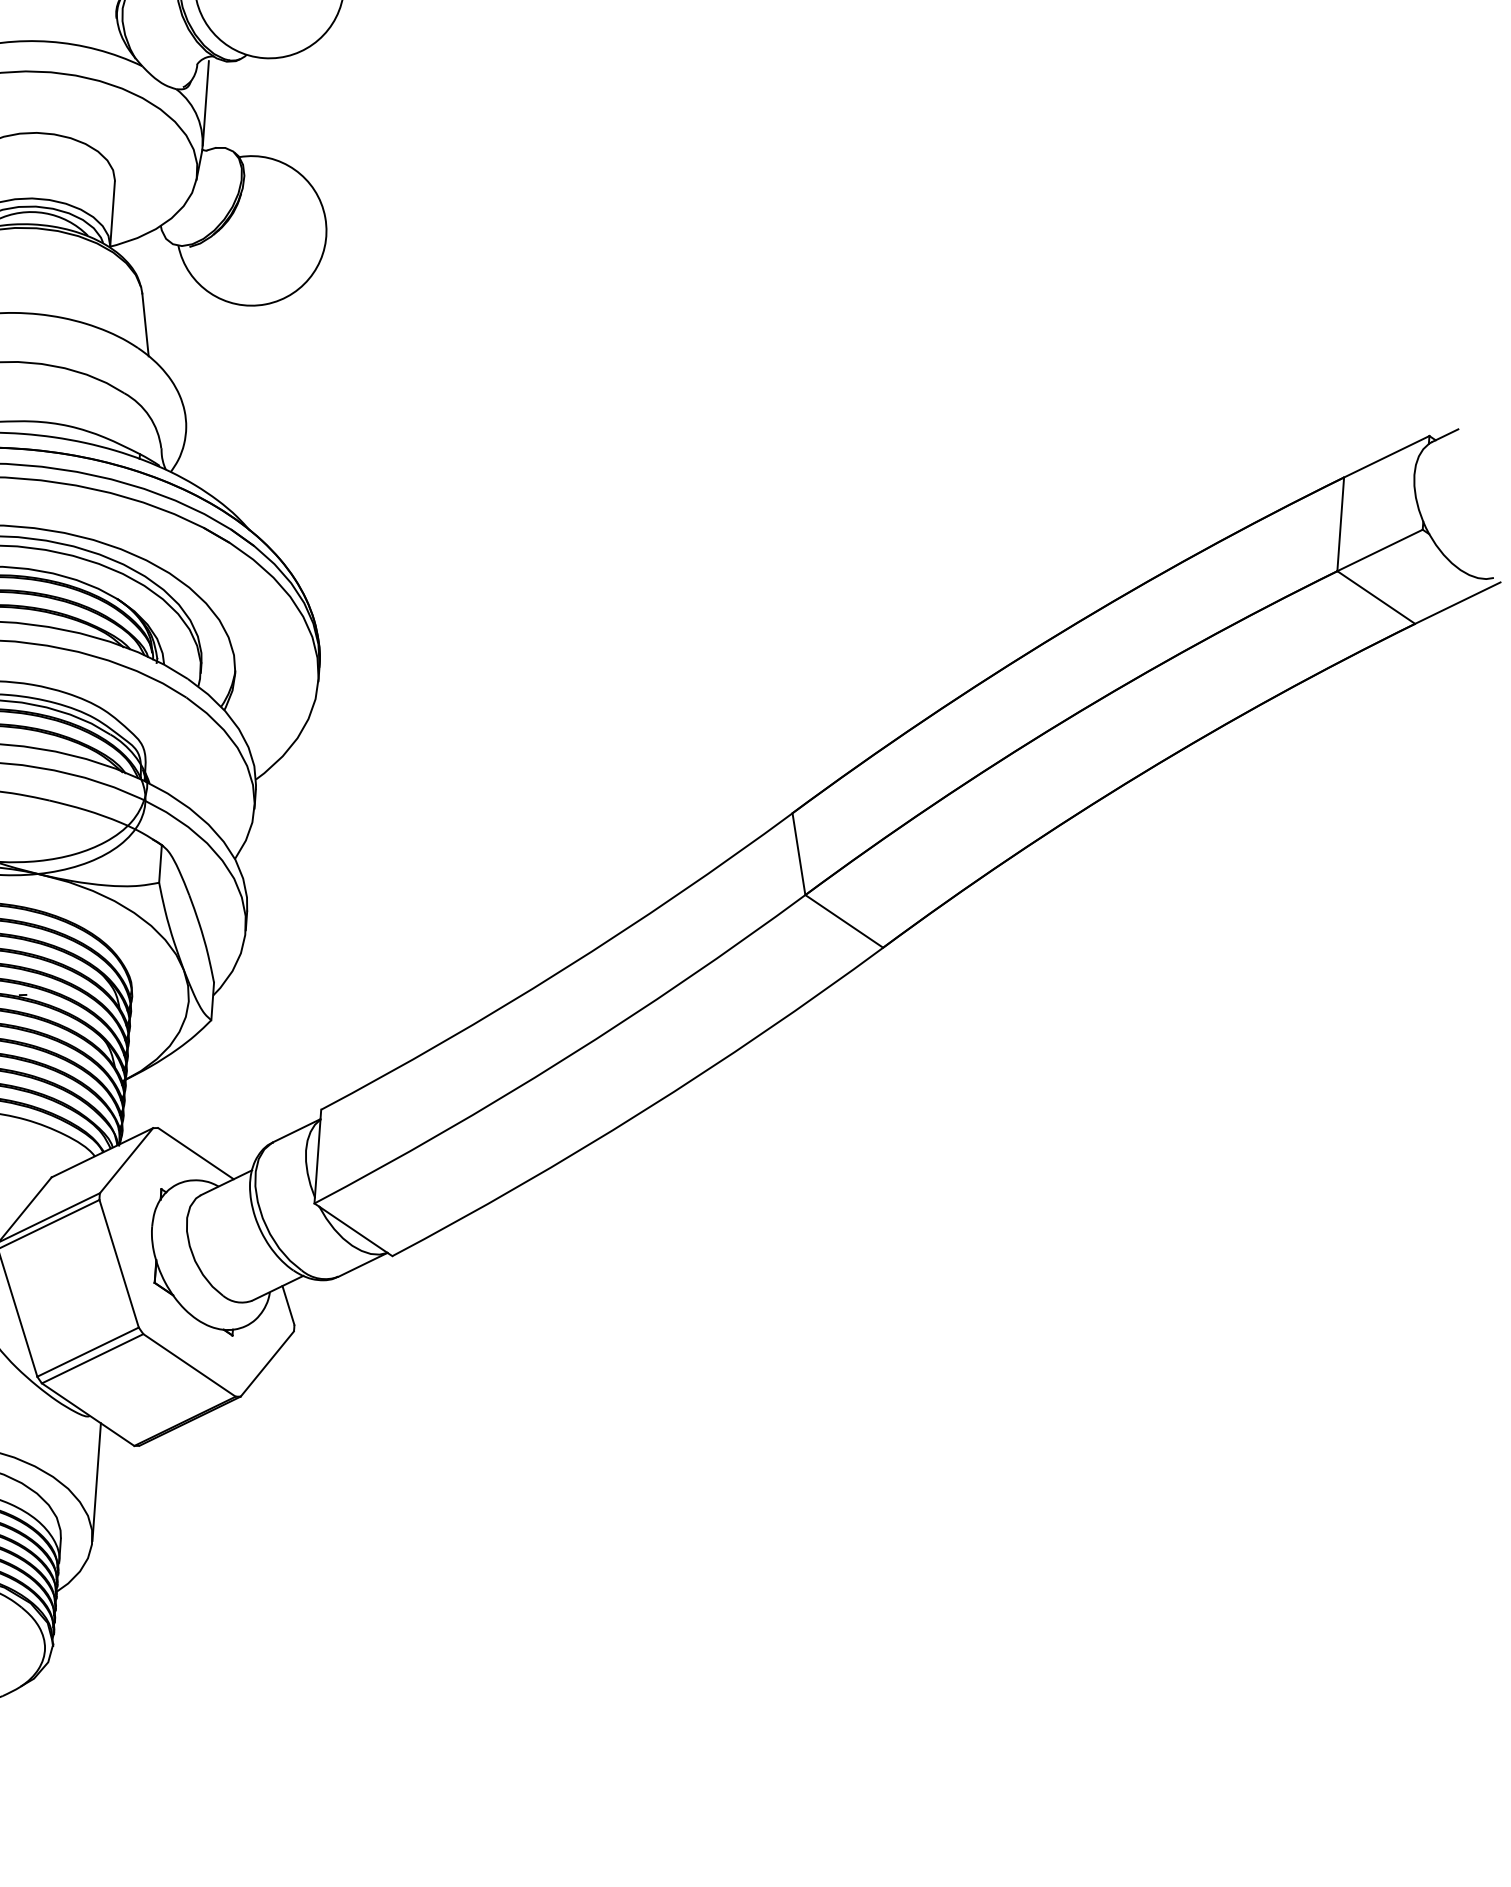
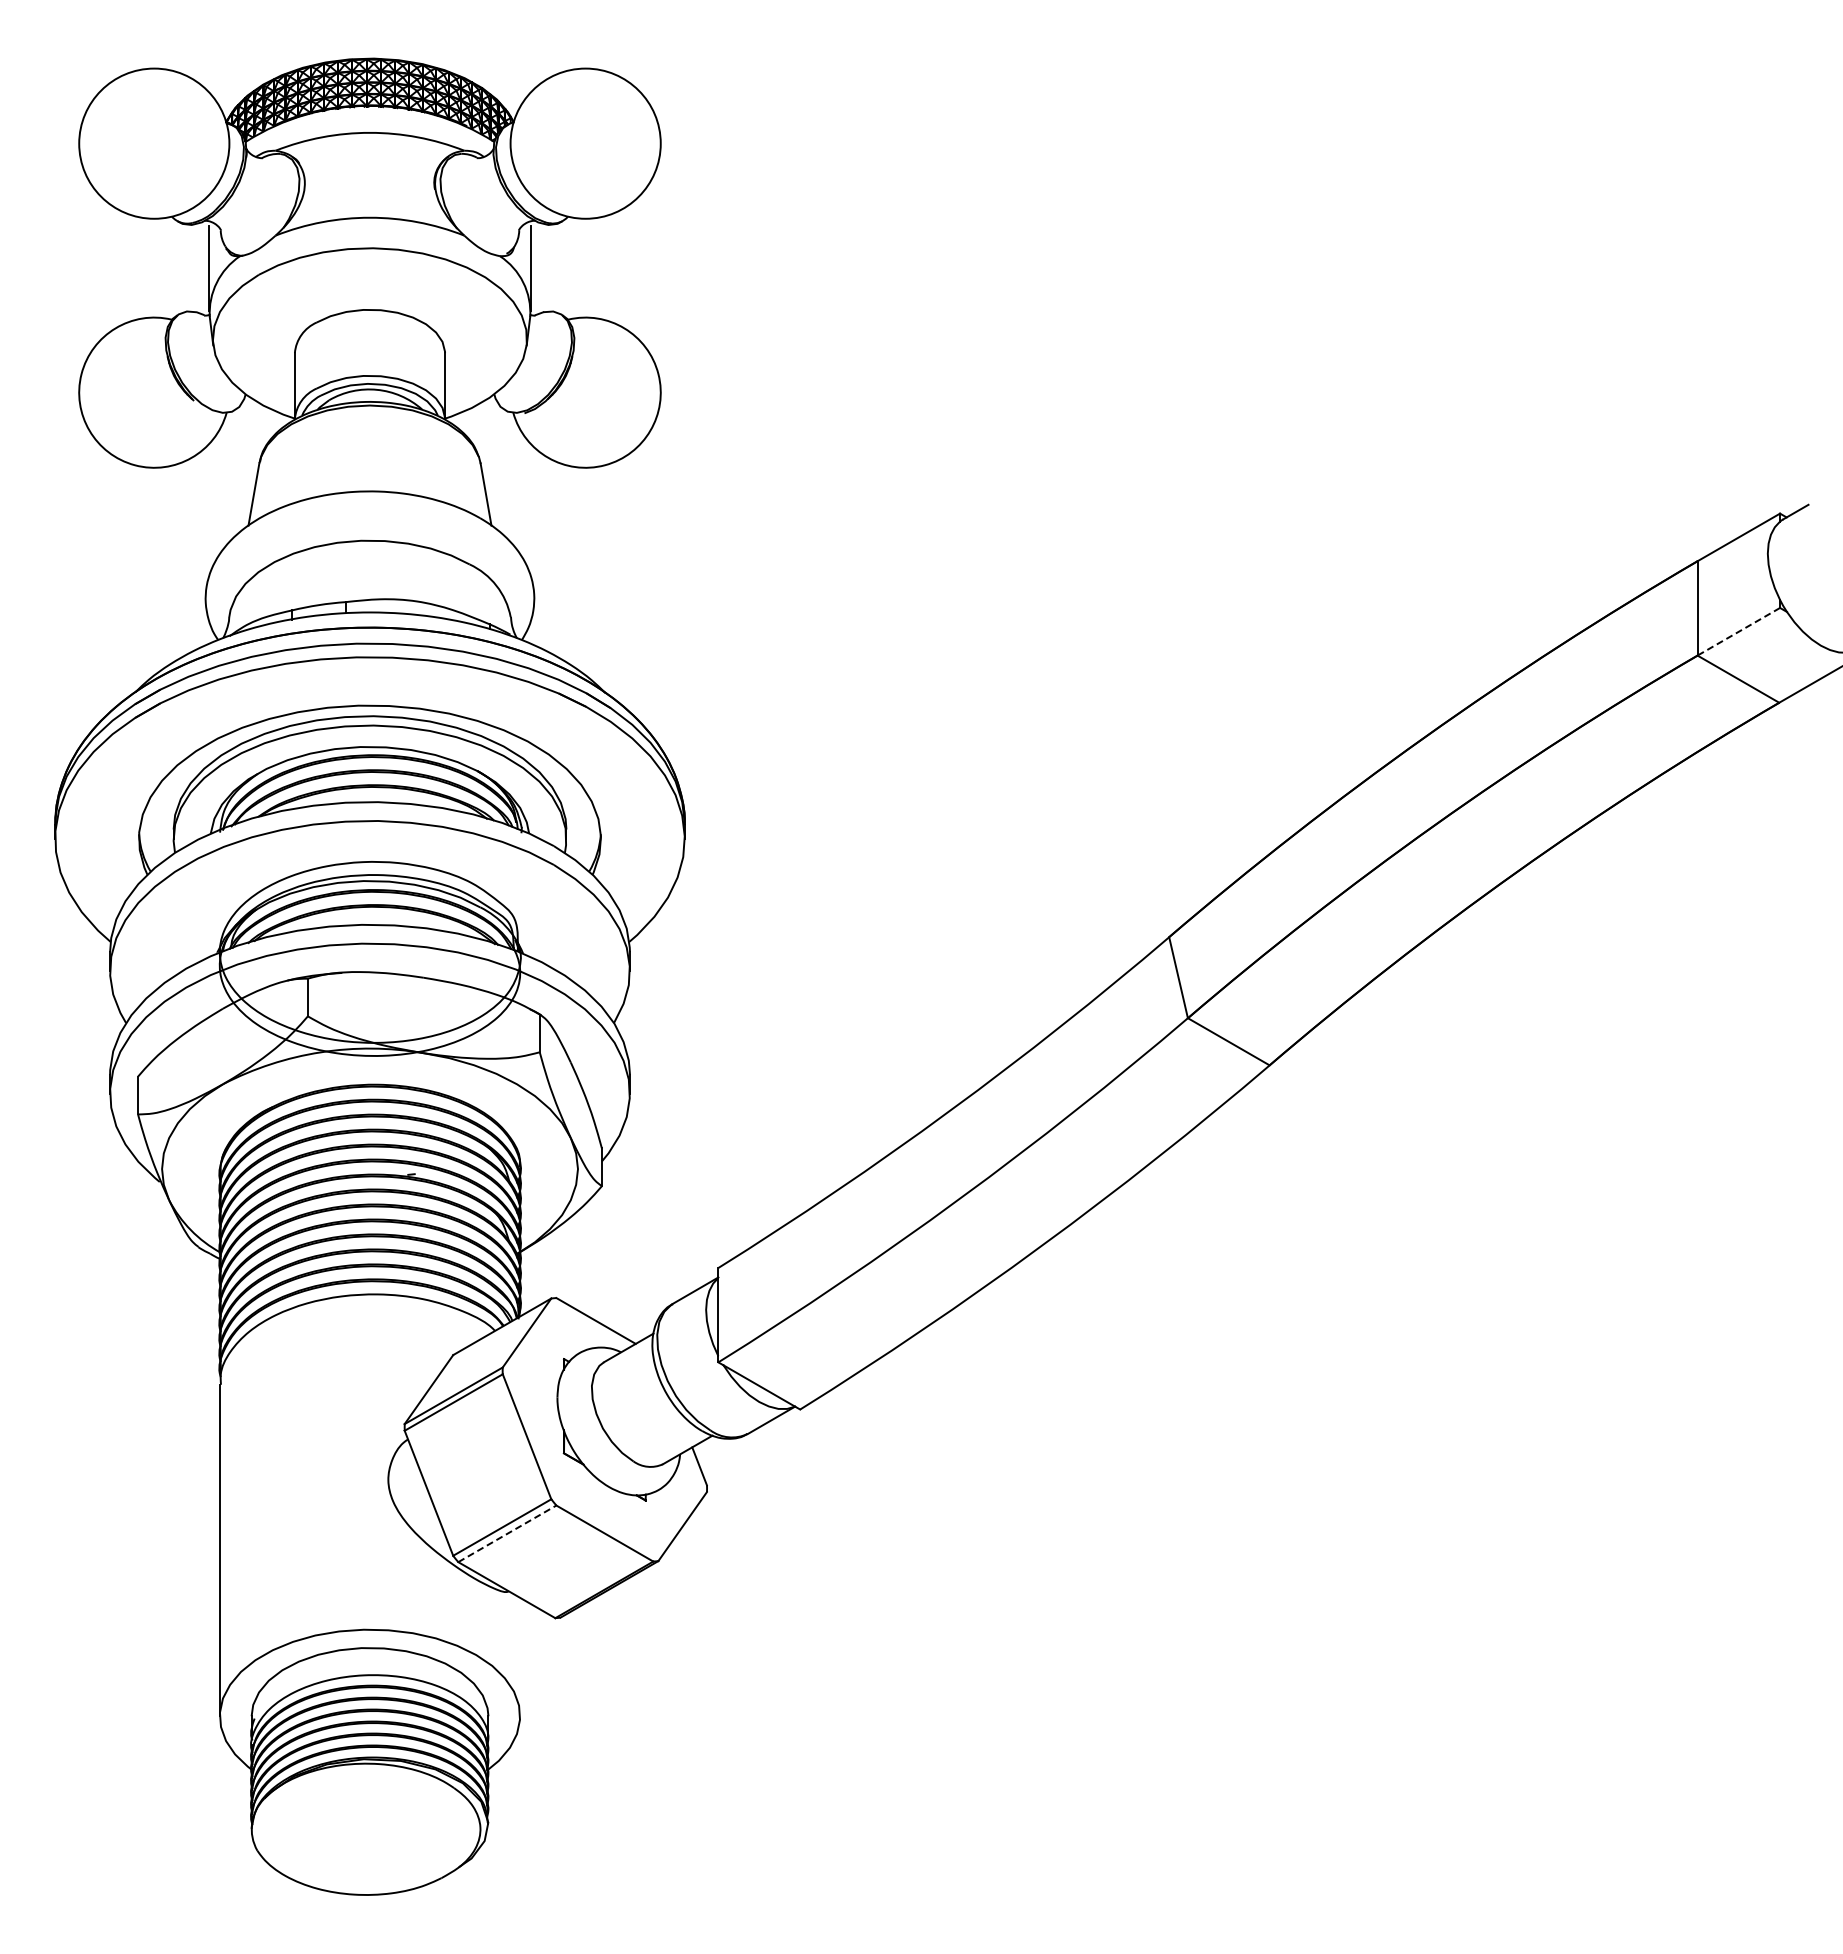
line: (1379, 550) -> (1738, 631), solid -> dashed
line: (92, 1358) -> (507, 1533), solid -> dashed
line: (97, 1481) -> (520, 1656), removed

